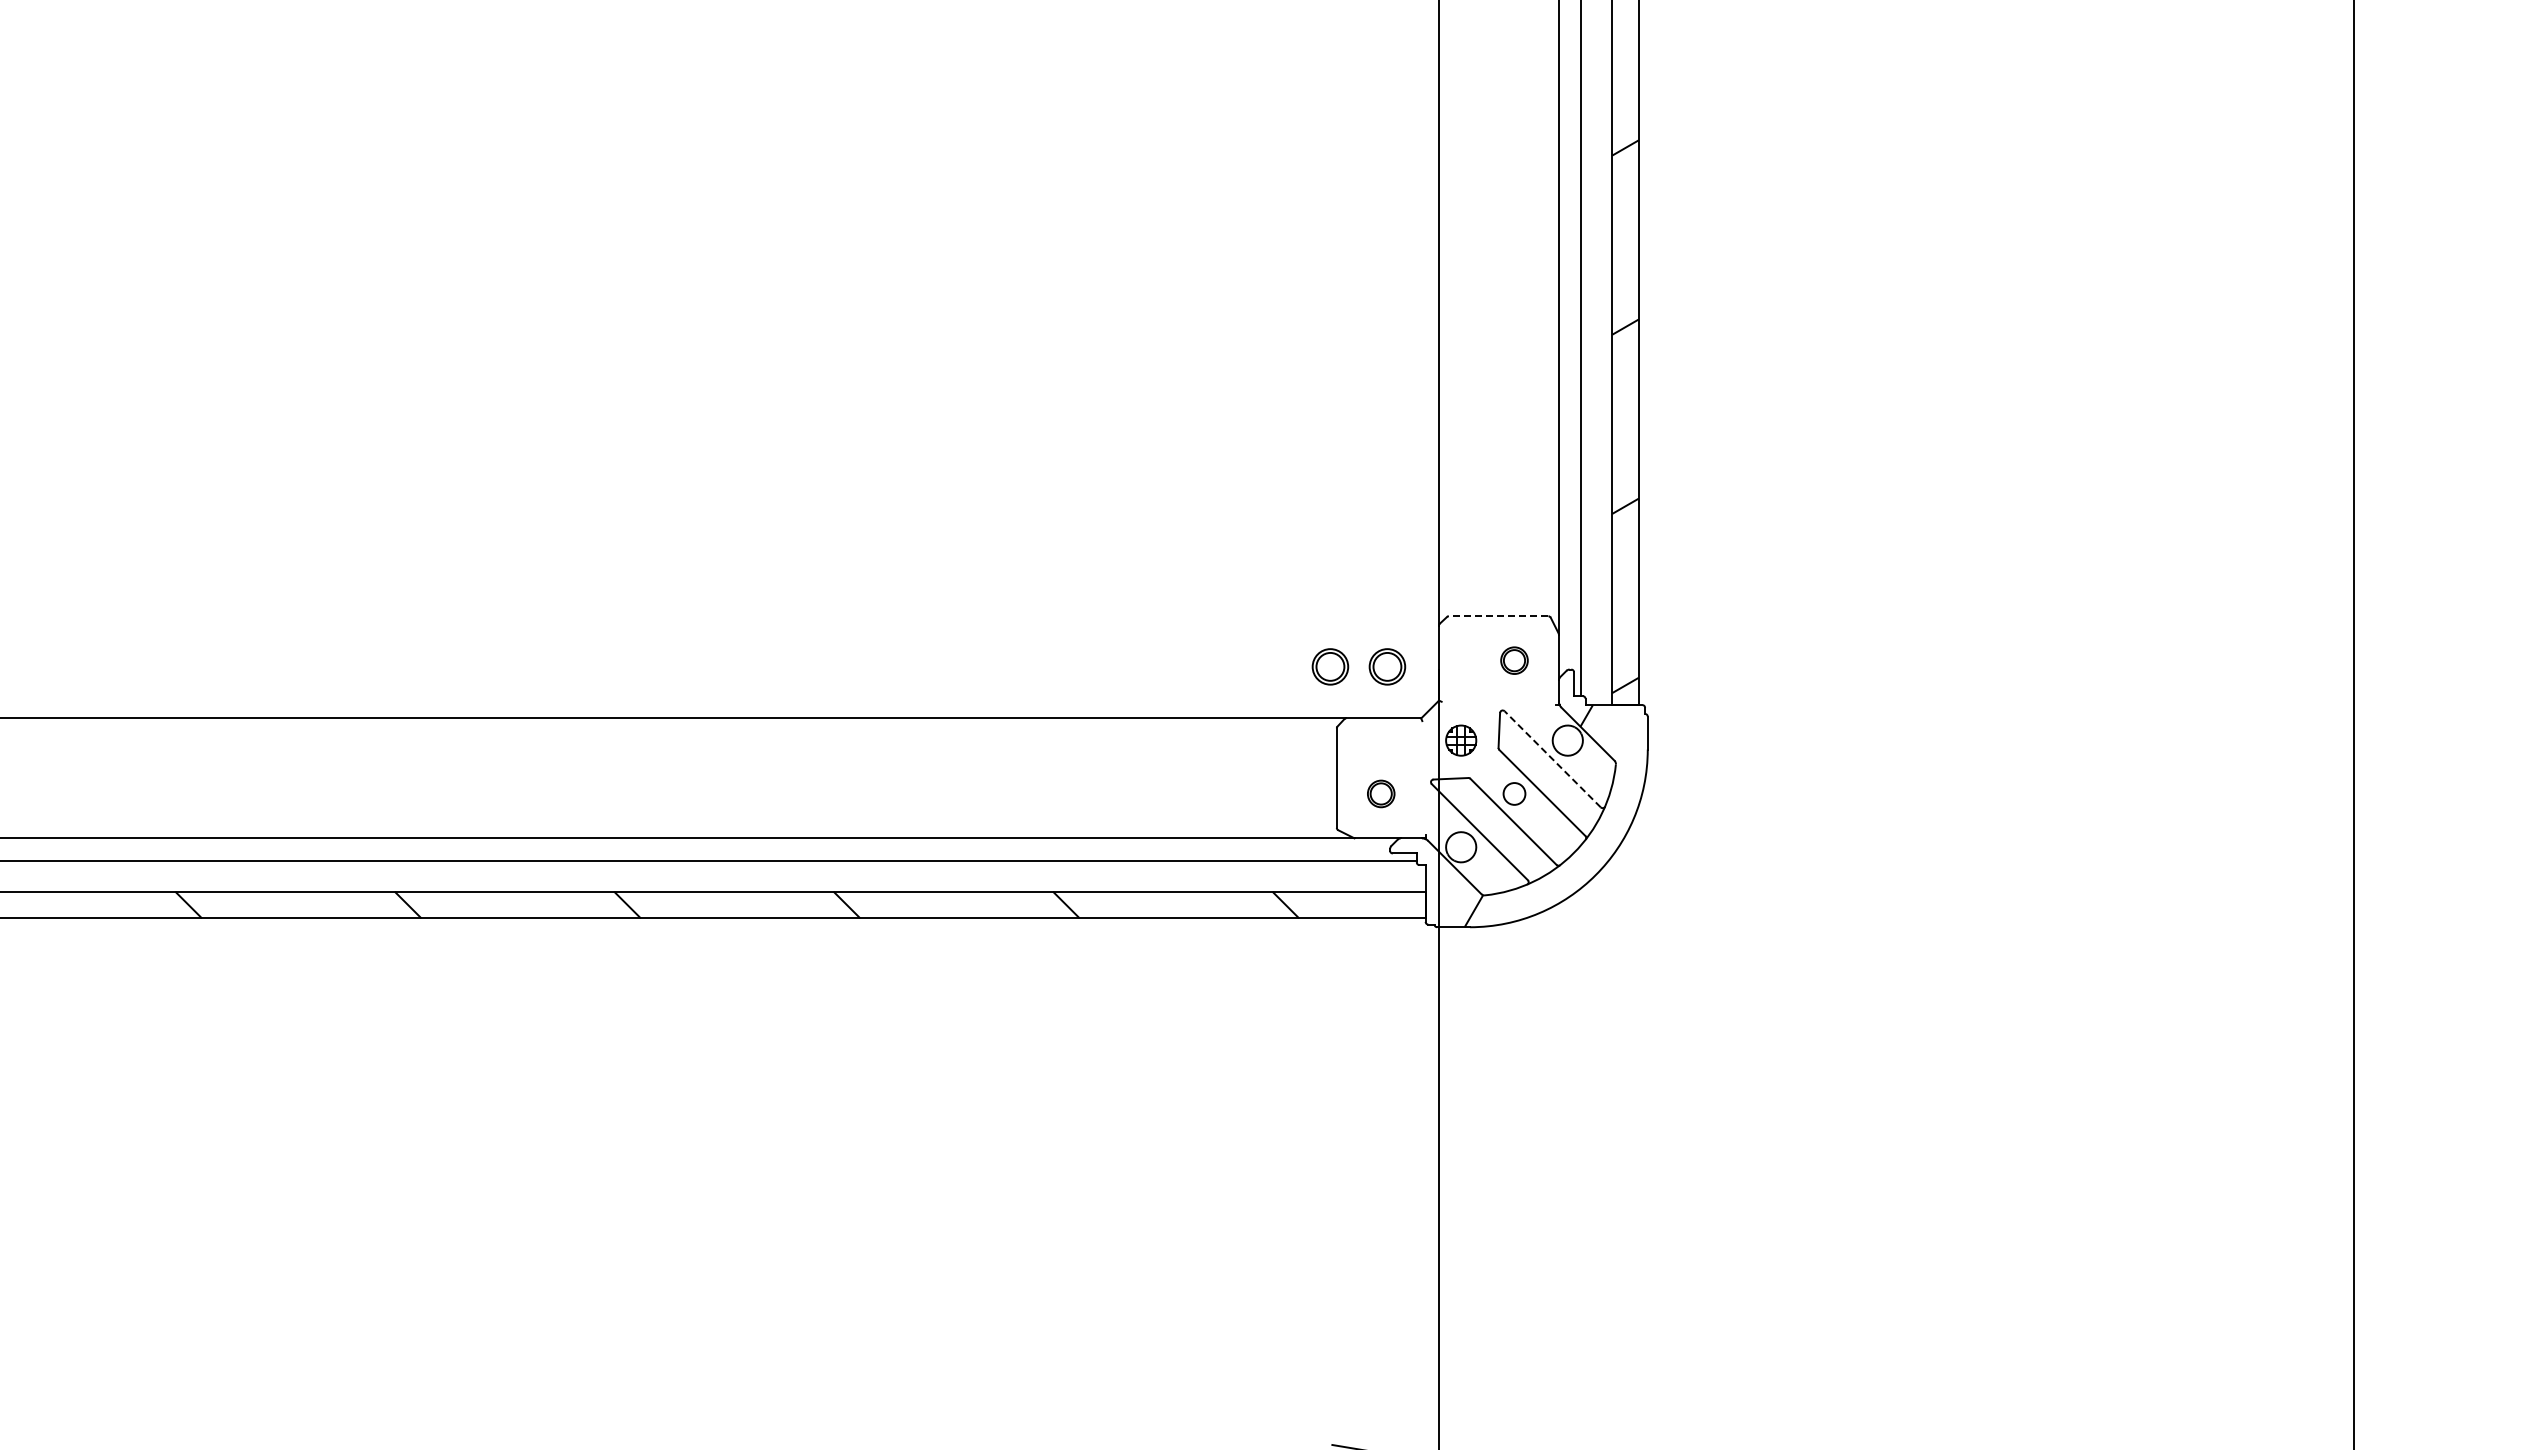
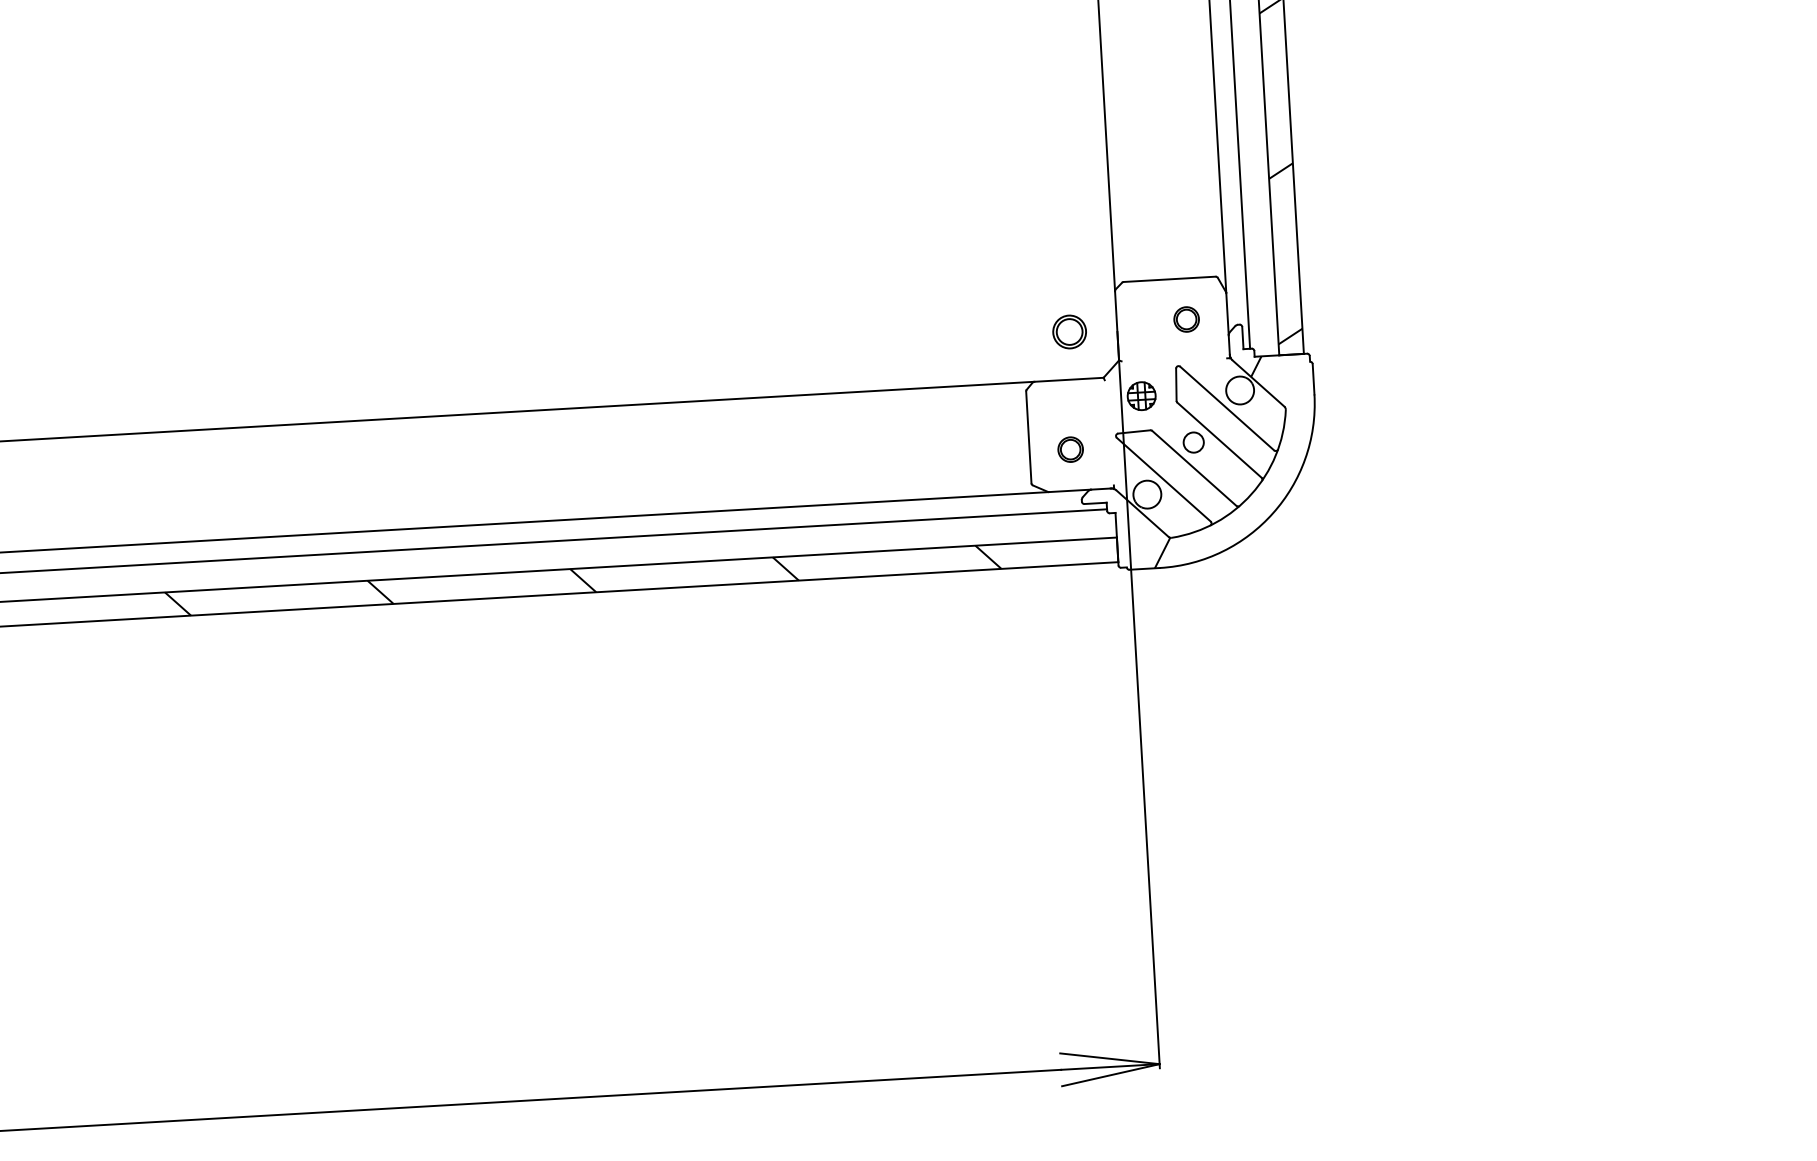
line: (1498, 616) -> (1169, 279), dashed -> solid
part: (1330, 666) -> (1017, 334), removed
line: (1552, 759) -> (1227, 408), dashed -> solid

